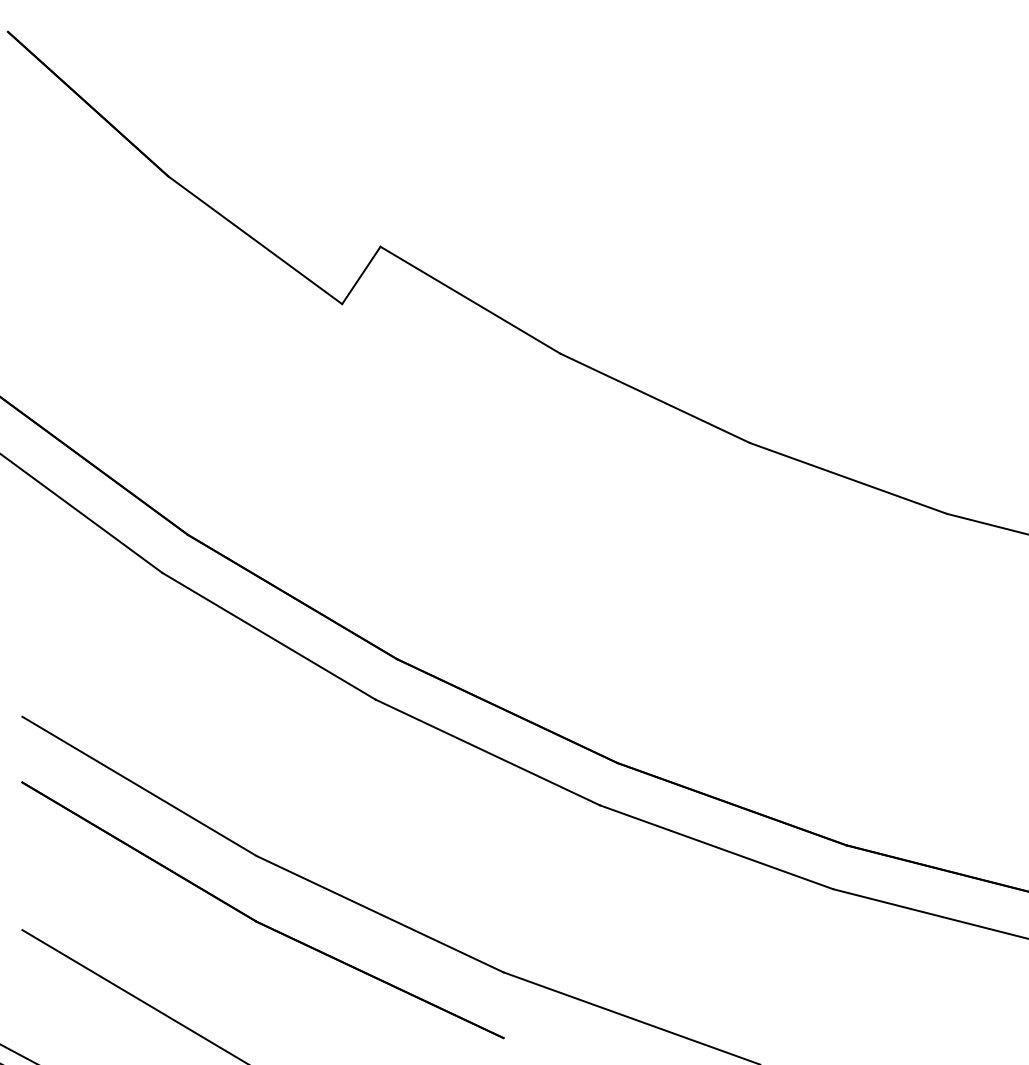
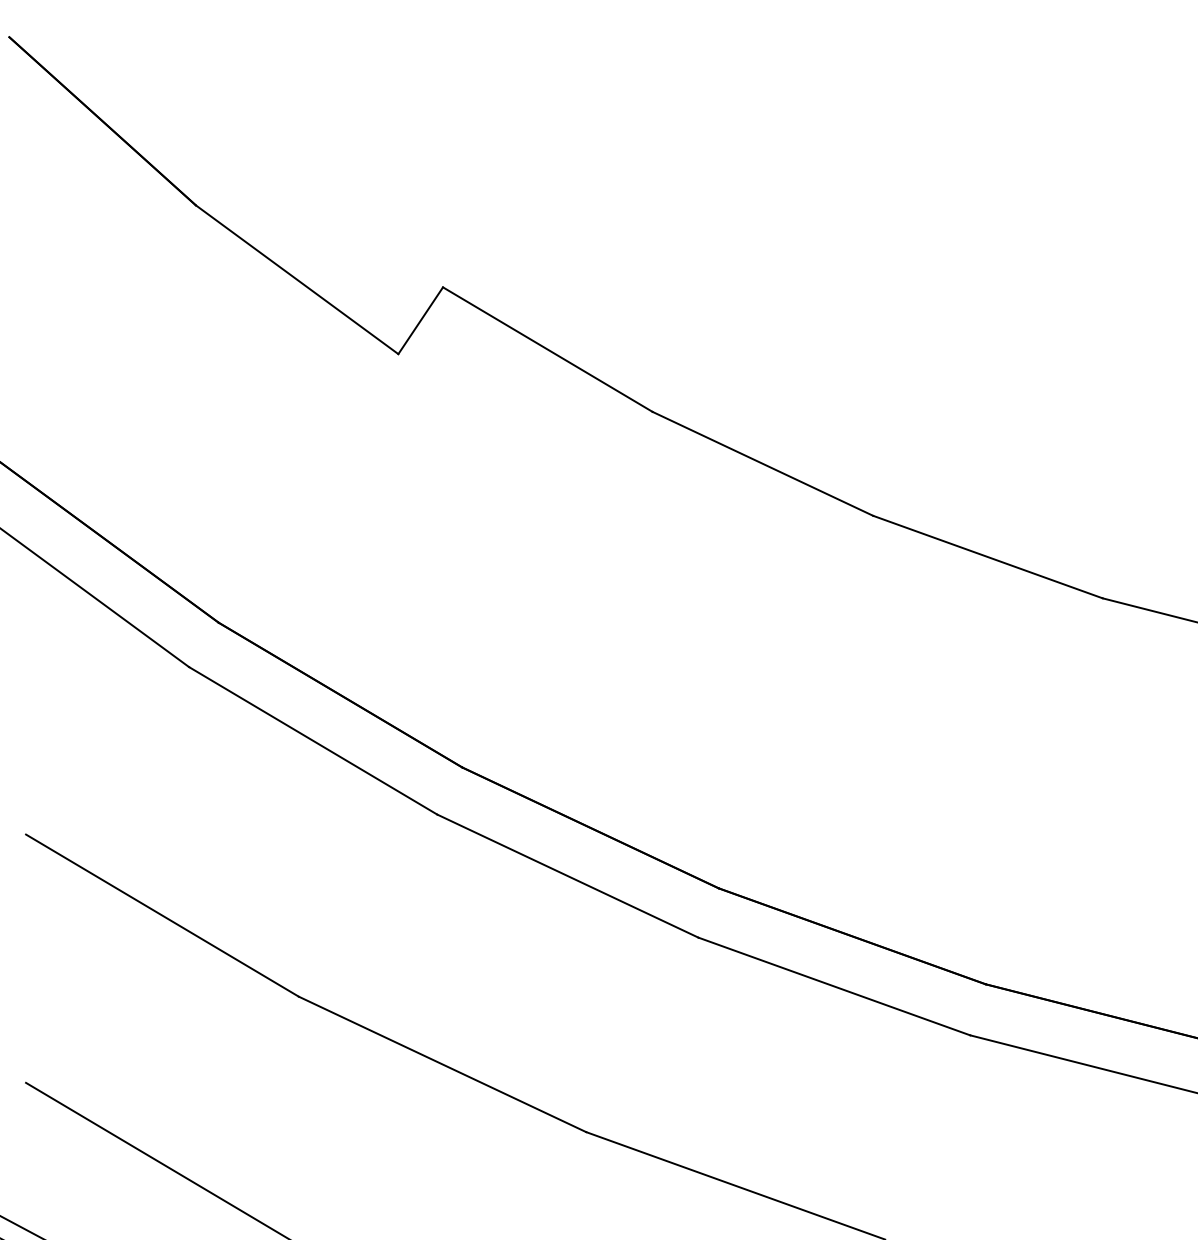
part: (257, 920) -> (299, 1071), removed

